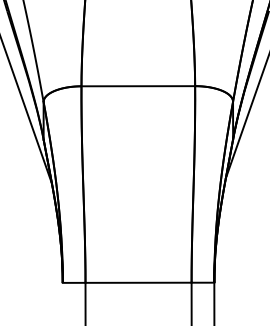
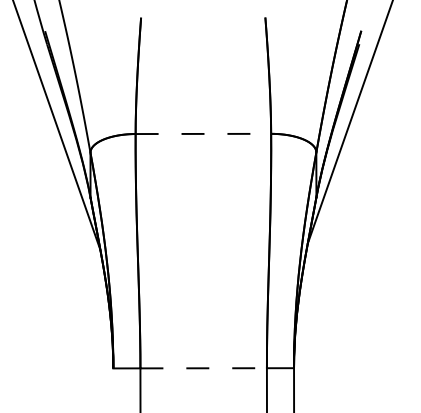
line: (138, 85) -> (203, 133), solid -> dashed
line: (139, 282) -> (204, 368), solid -> dashed

